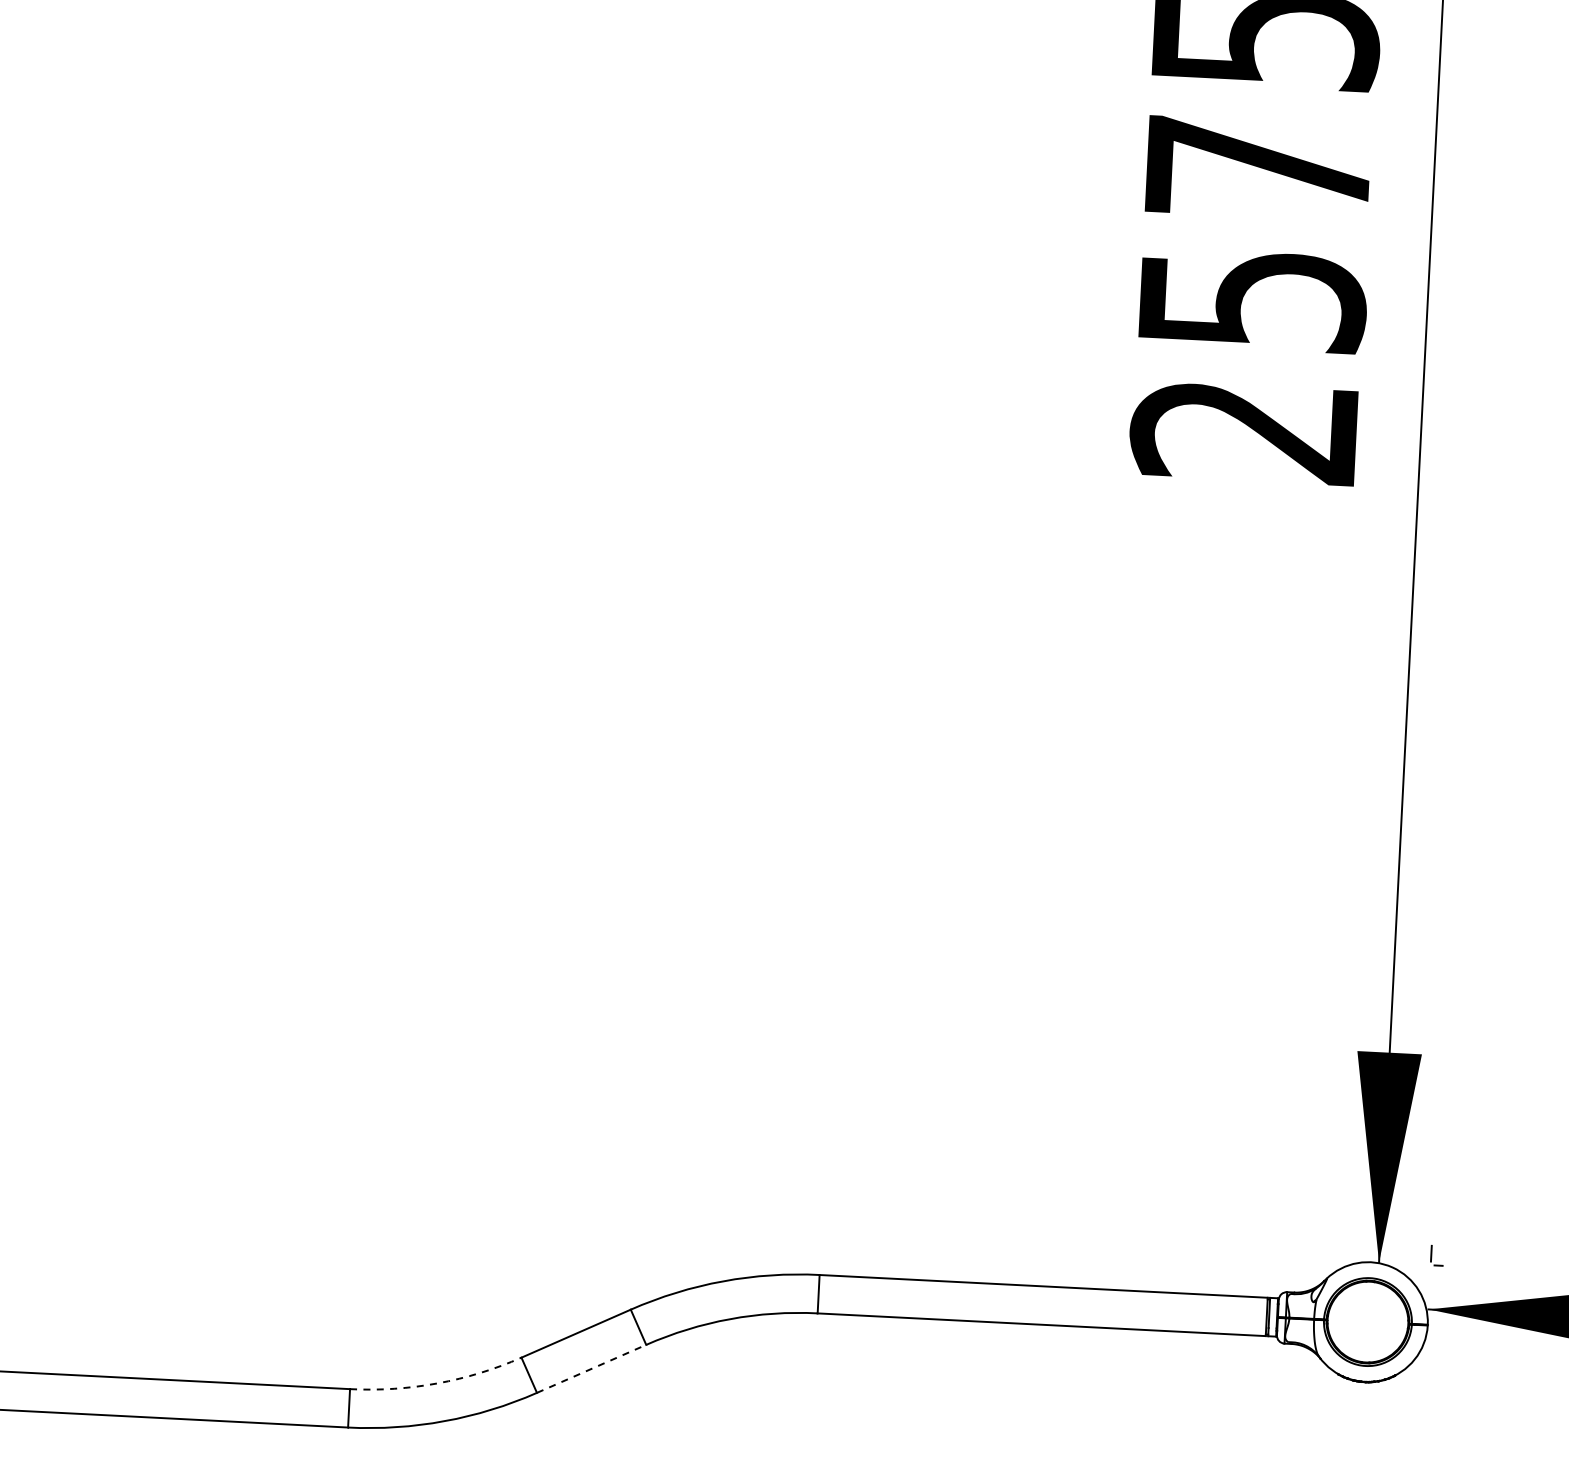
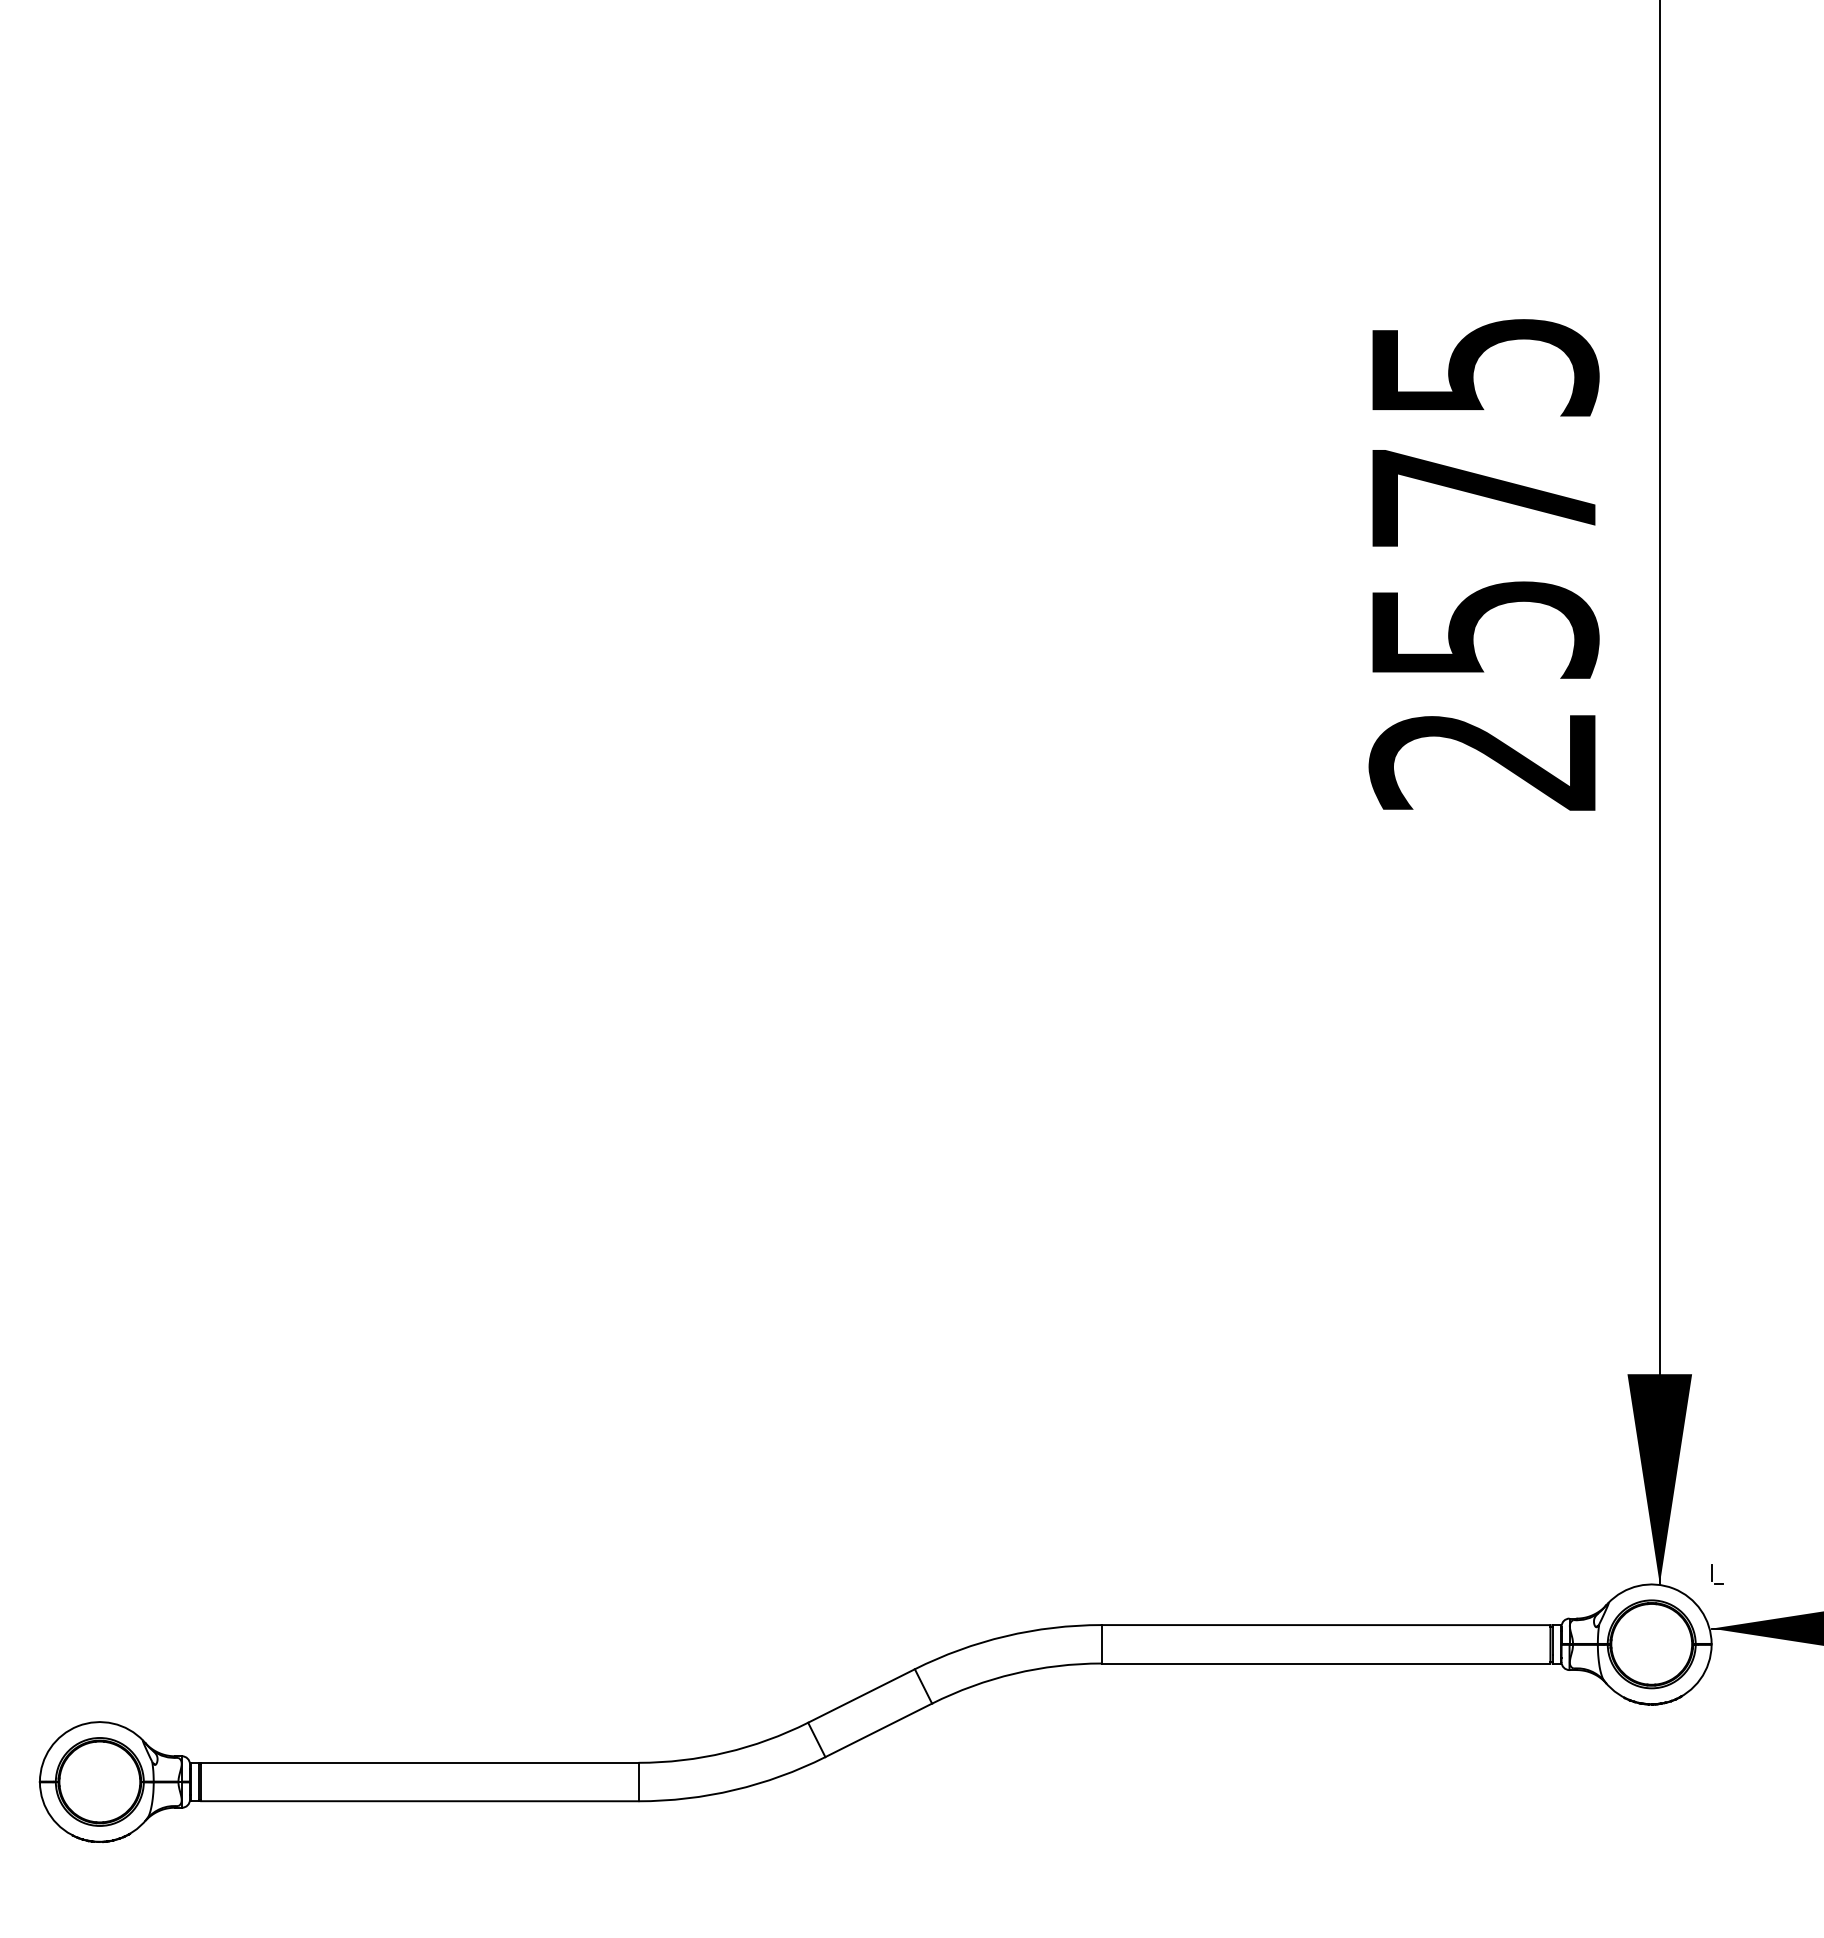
line: (591, 1368) -> (878, 1730), dashed -> solid
arc: (437, 1383) -> (725, 1752), dashed -> solid

